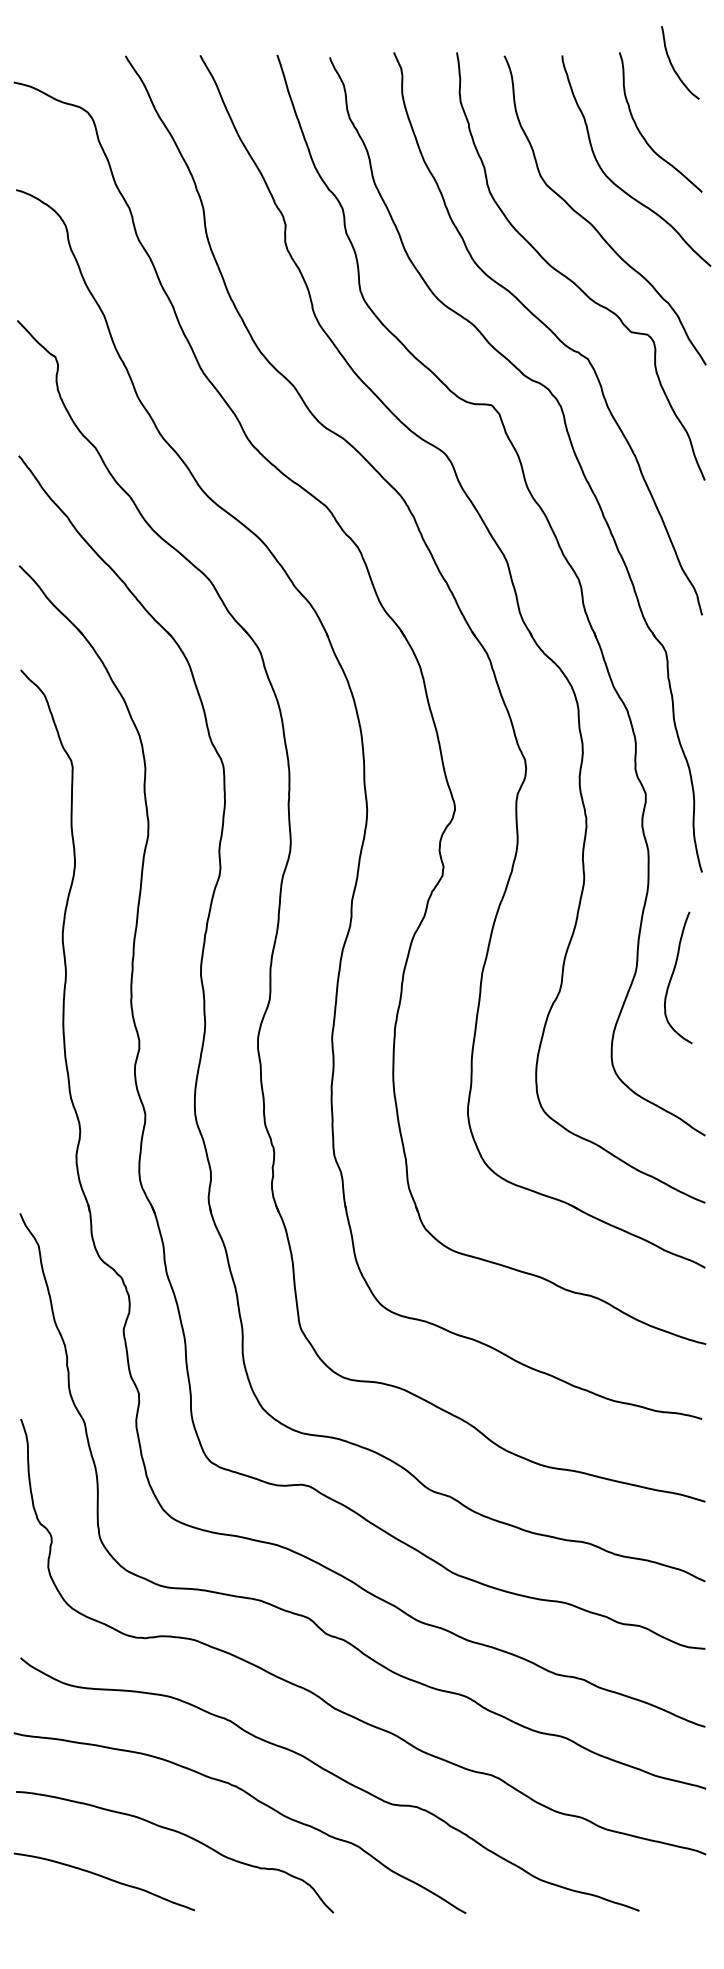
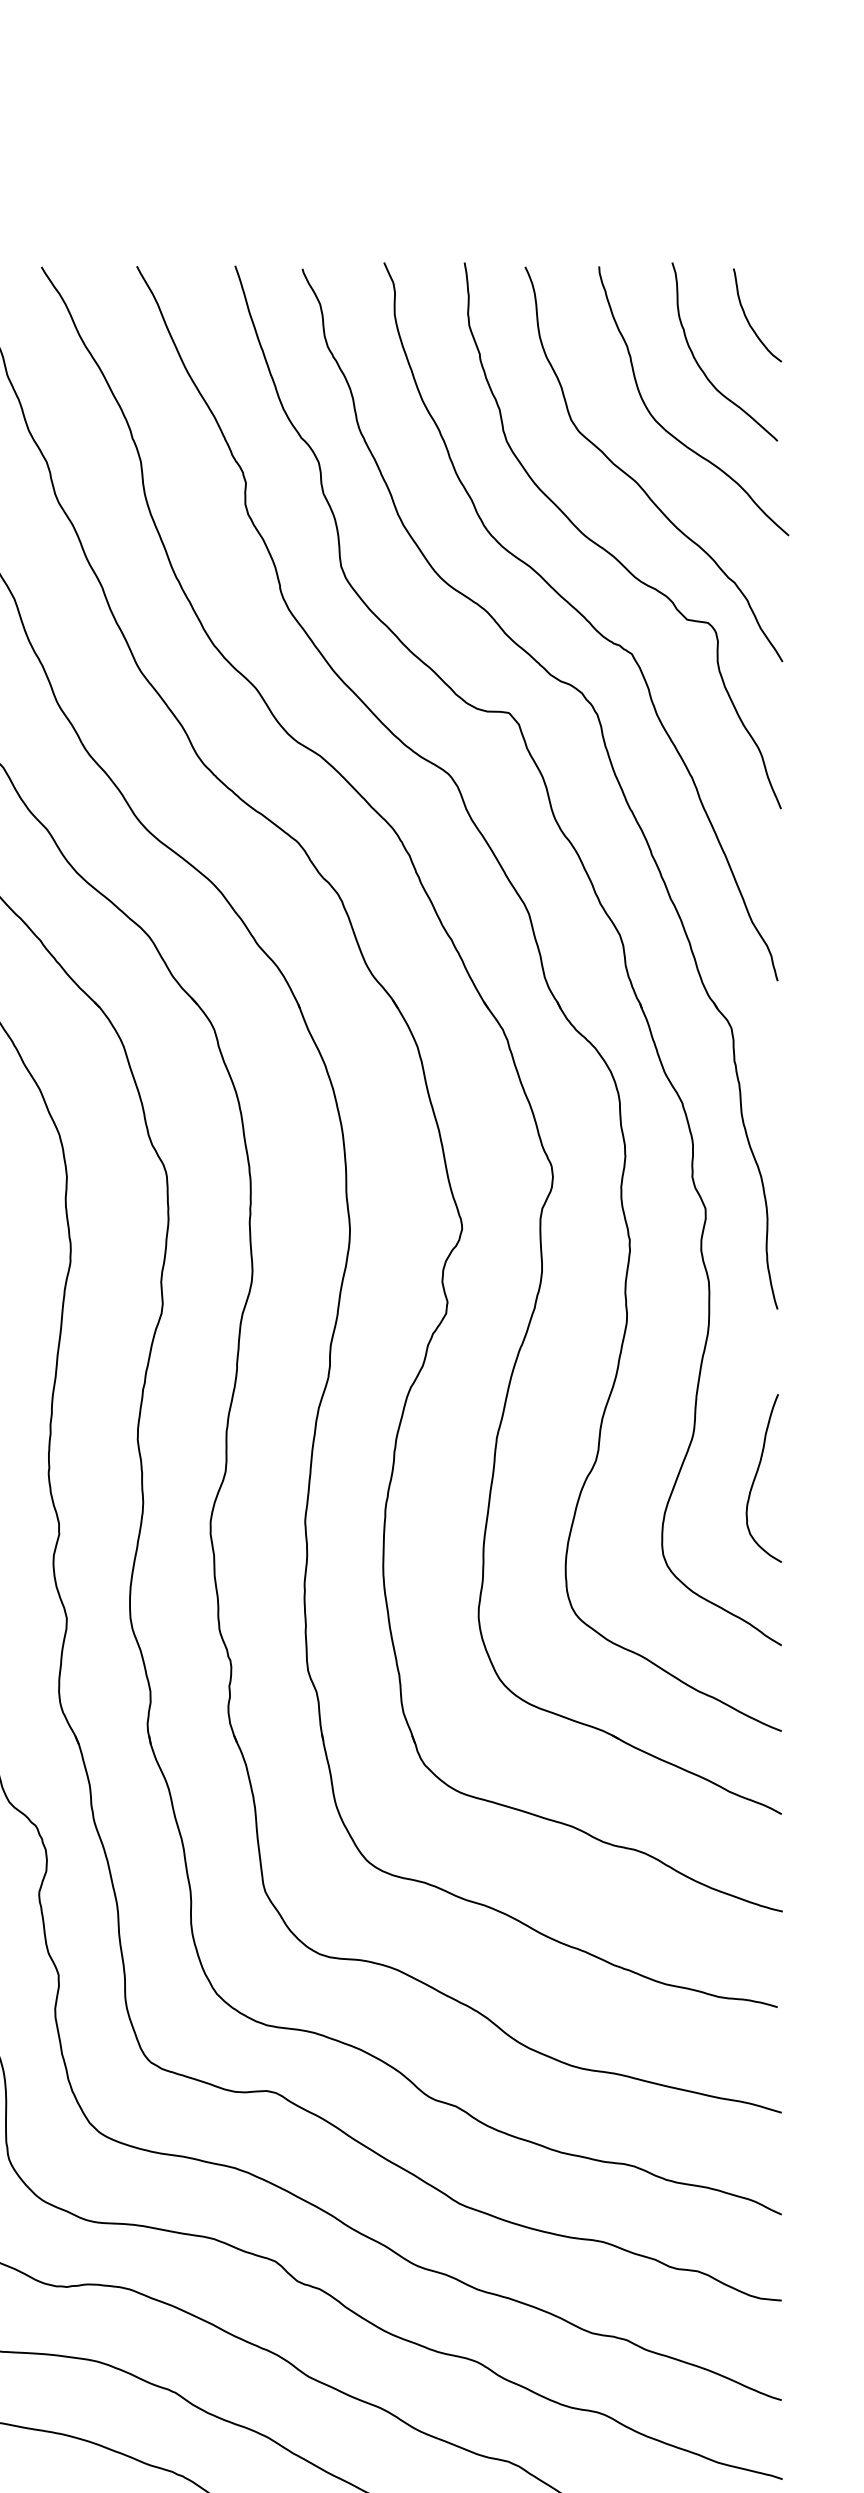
curve: (673, 66) -> (748, 320), moved
curve: (673, 974) -> (757, 1474), moved

